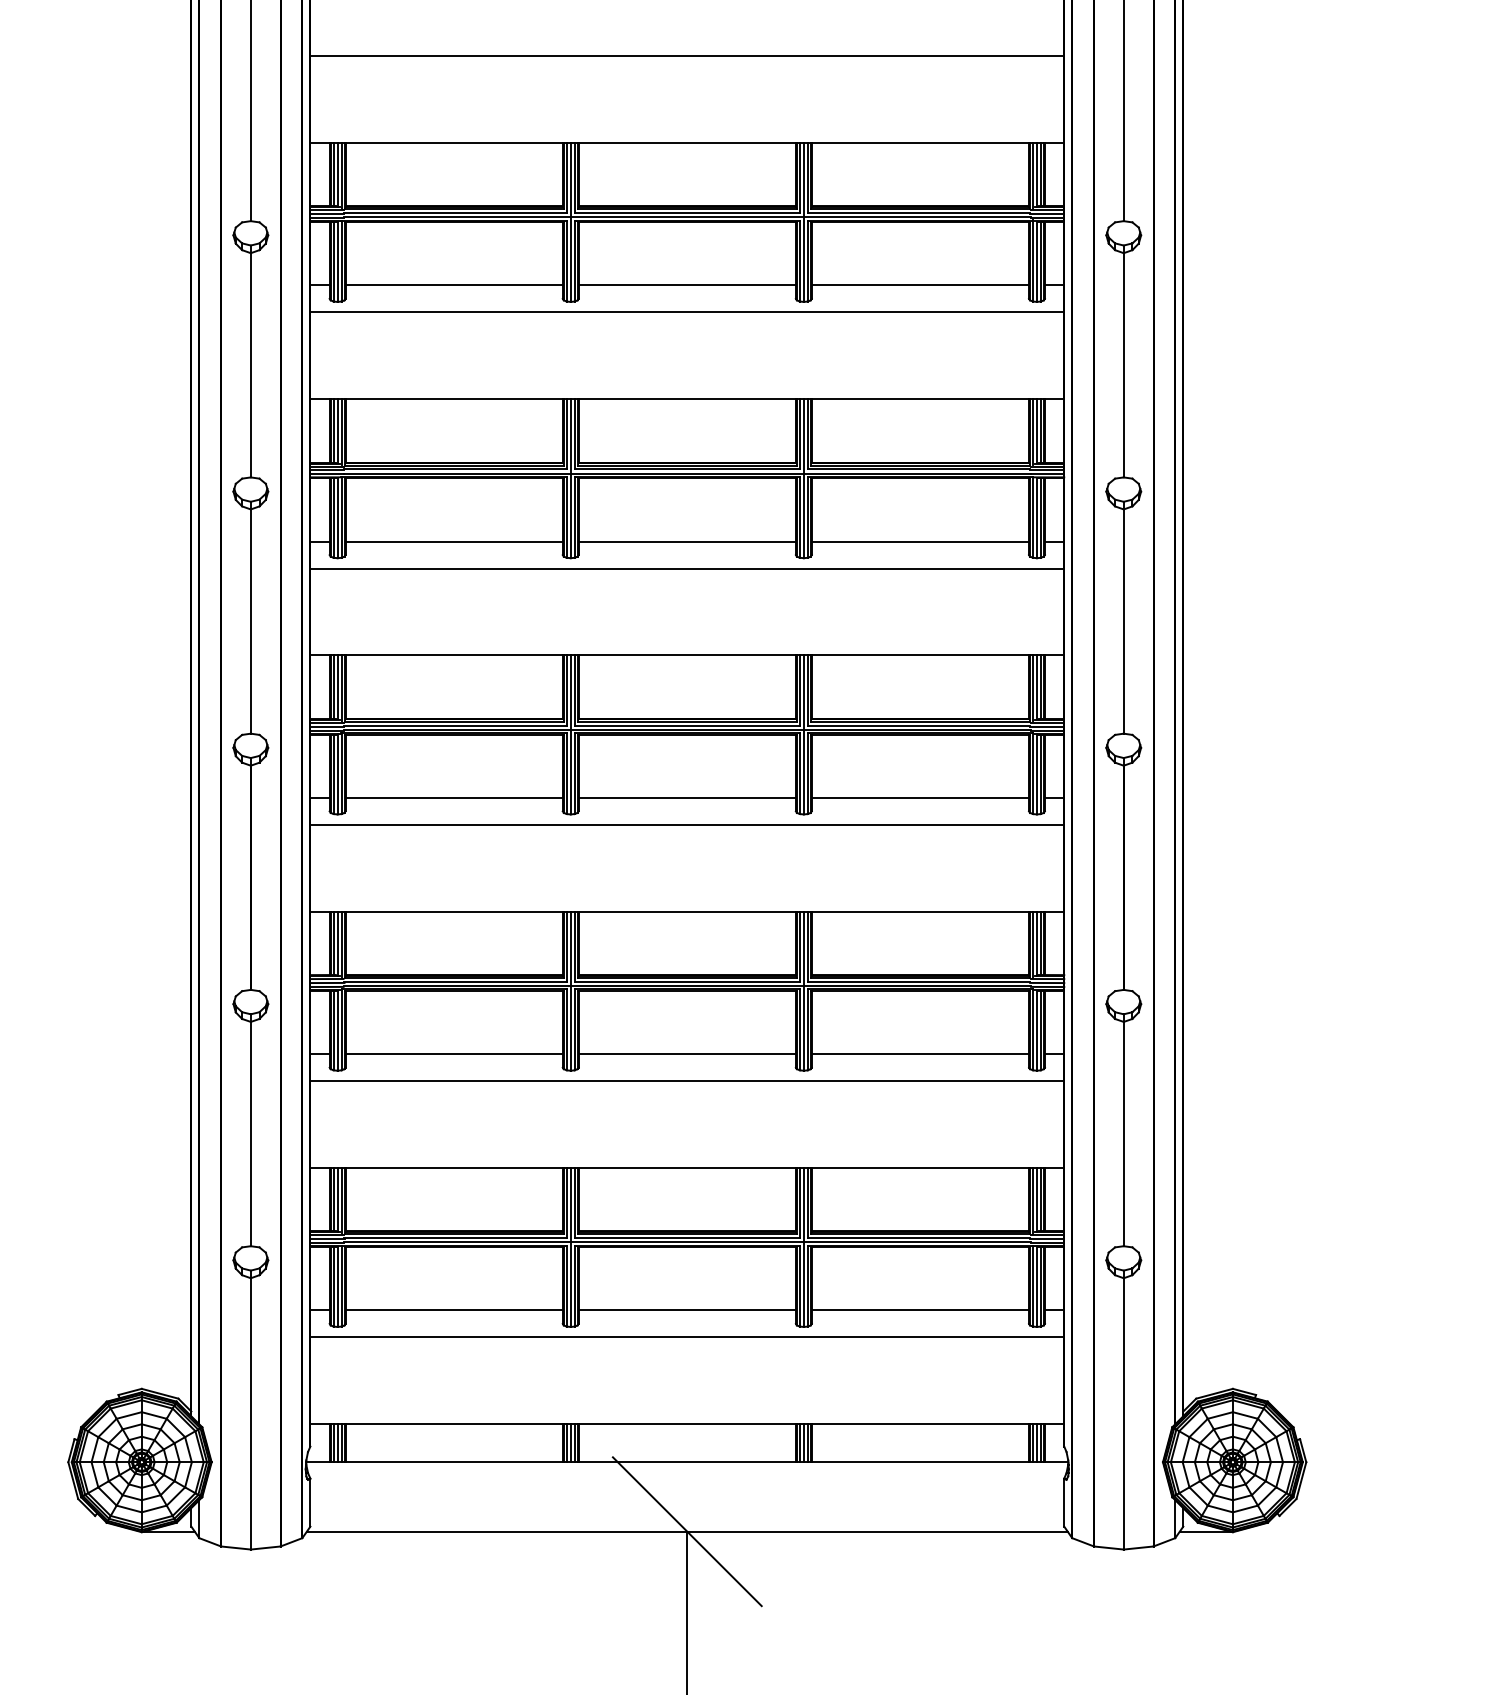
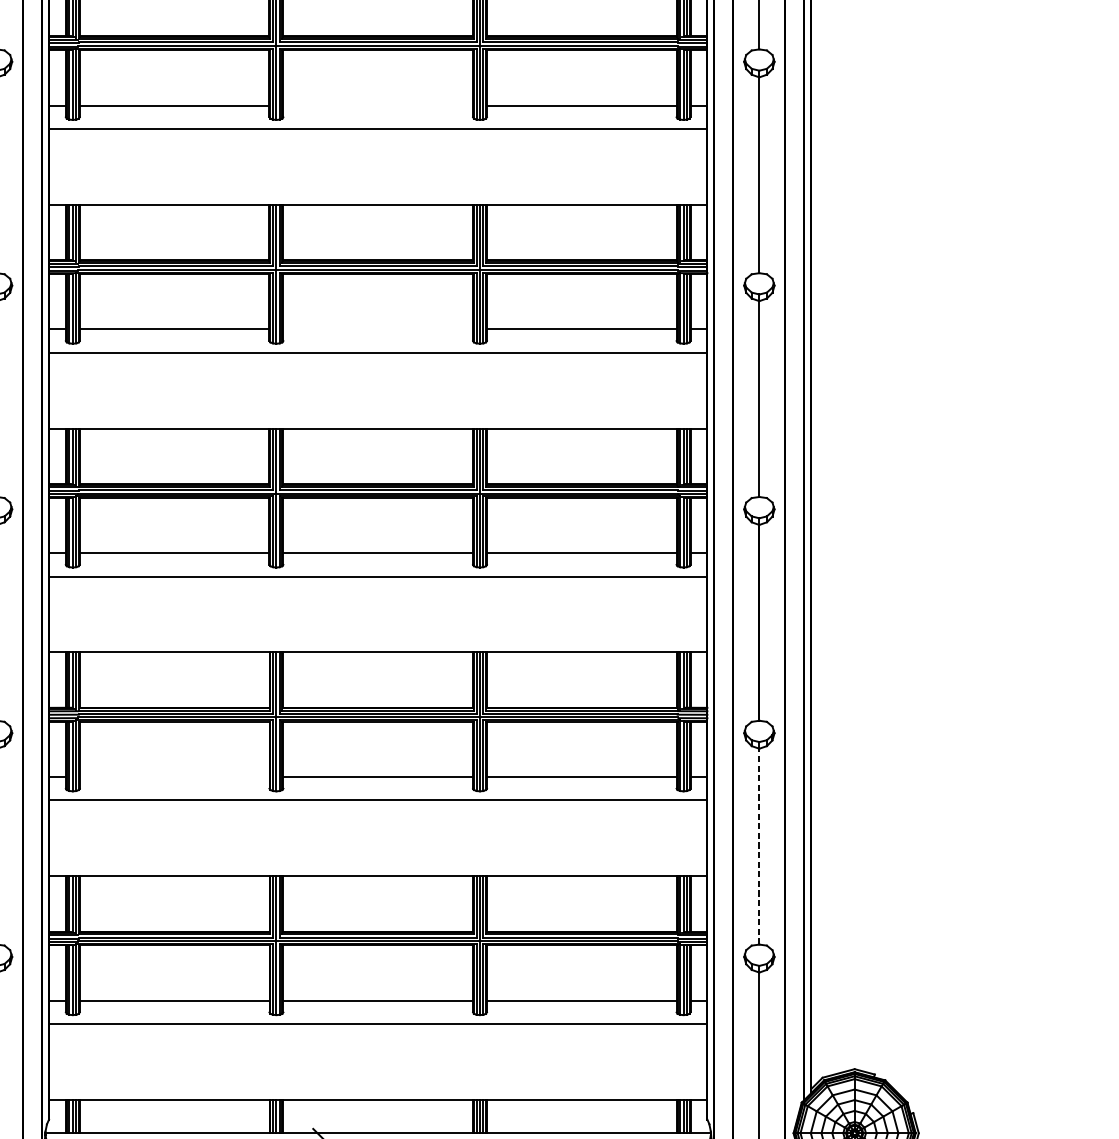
line: (686, 285) -> (377, 105), removed
line: (686, 541) -> (377, 329), removed
line: (453, 1054) -> (174, 777), removed
line: (1123, 1133) -> (759, 846), solid -> dashed

